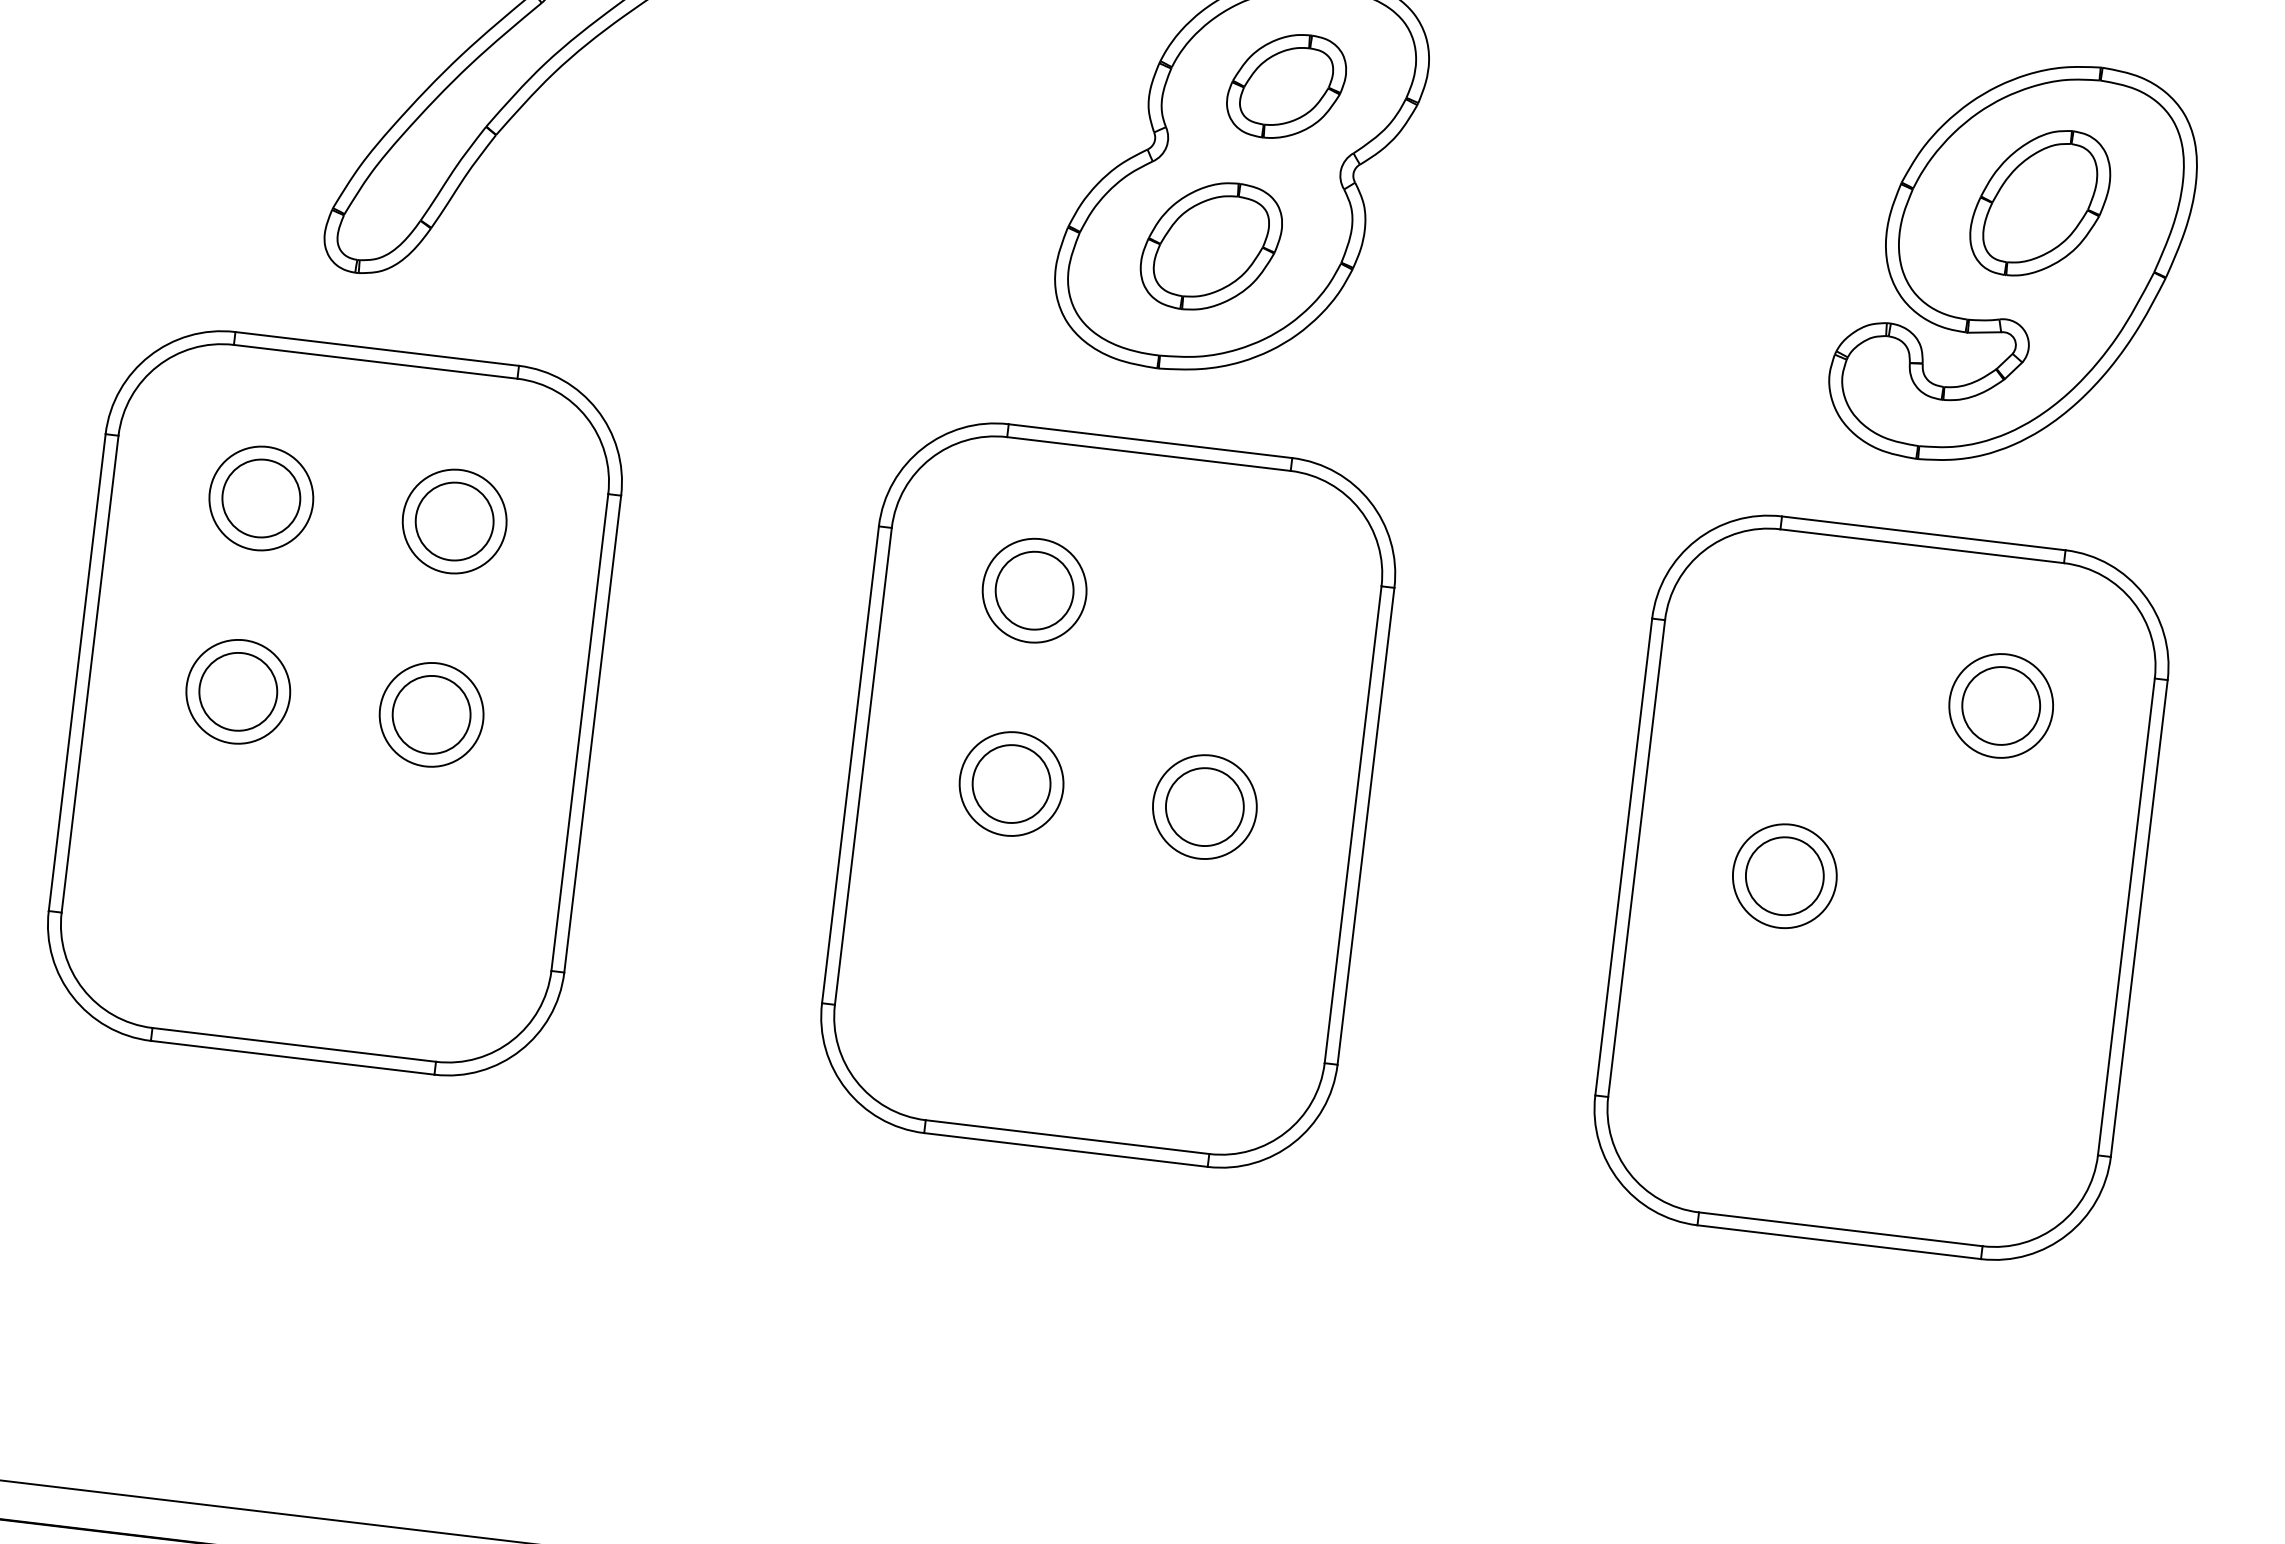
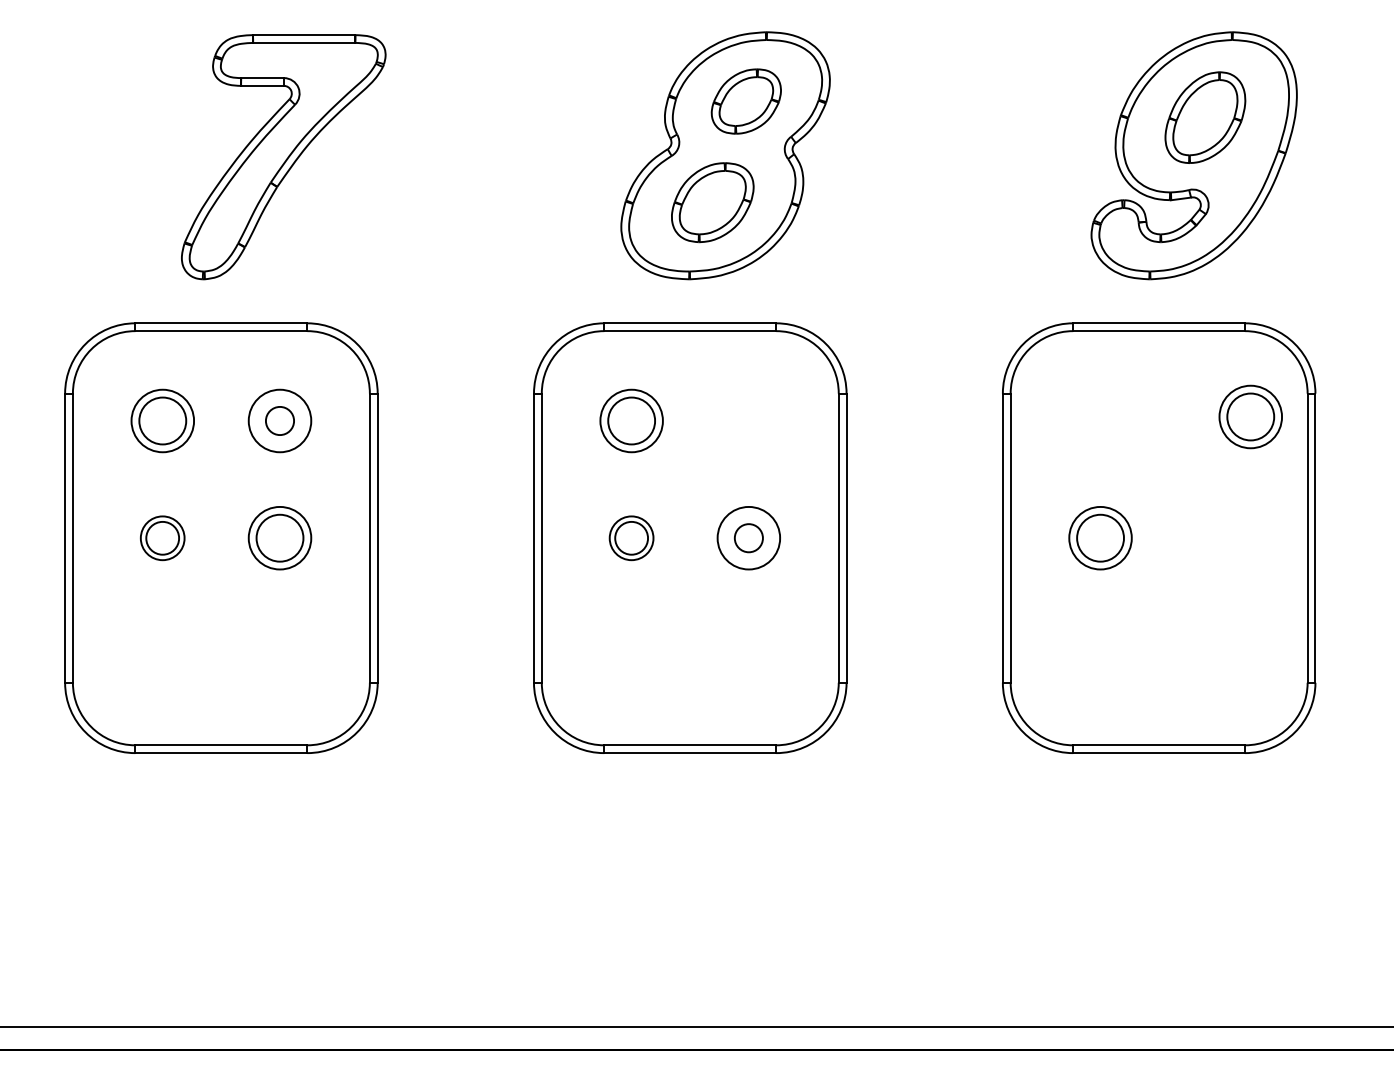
circle: (453, 520) -> (279, 420), size x0.6
part: (237, 692) -> (162, 538), size x0.7
part: (2000, 705) -> (1250, 416), moved
part: (1011, 784) -> (631, 538), size x0.7
circle: (1204, 805) -> (748, 537), size x0.6

